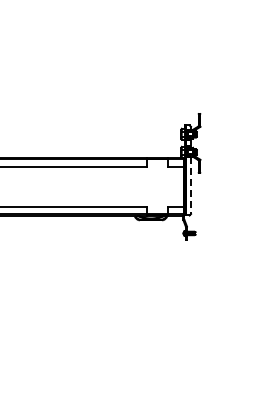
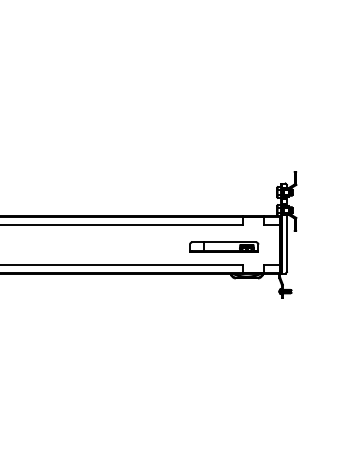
line: (190, 185) -> (286, 243), dashed -> solid
part: (128, 188) -> (224, 246), added

